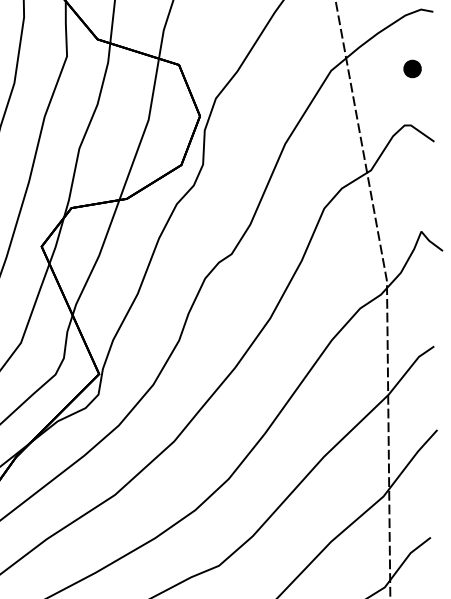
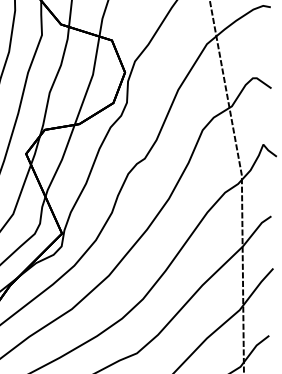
part: (411, 68) -> (257, 42), removed

